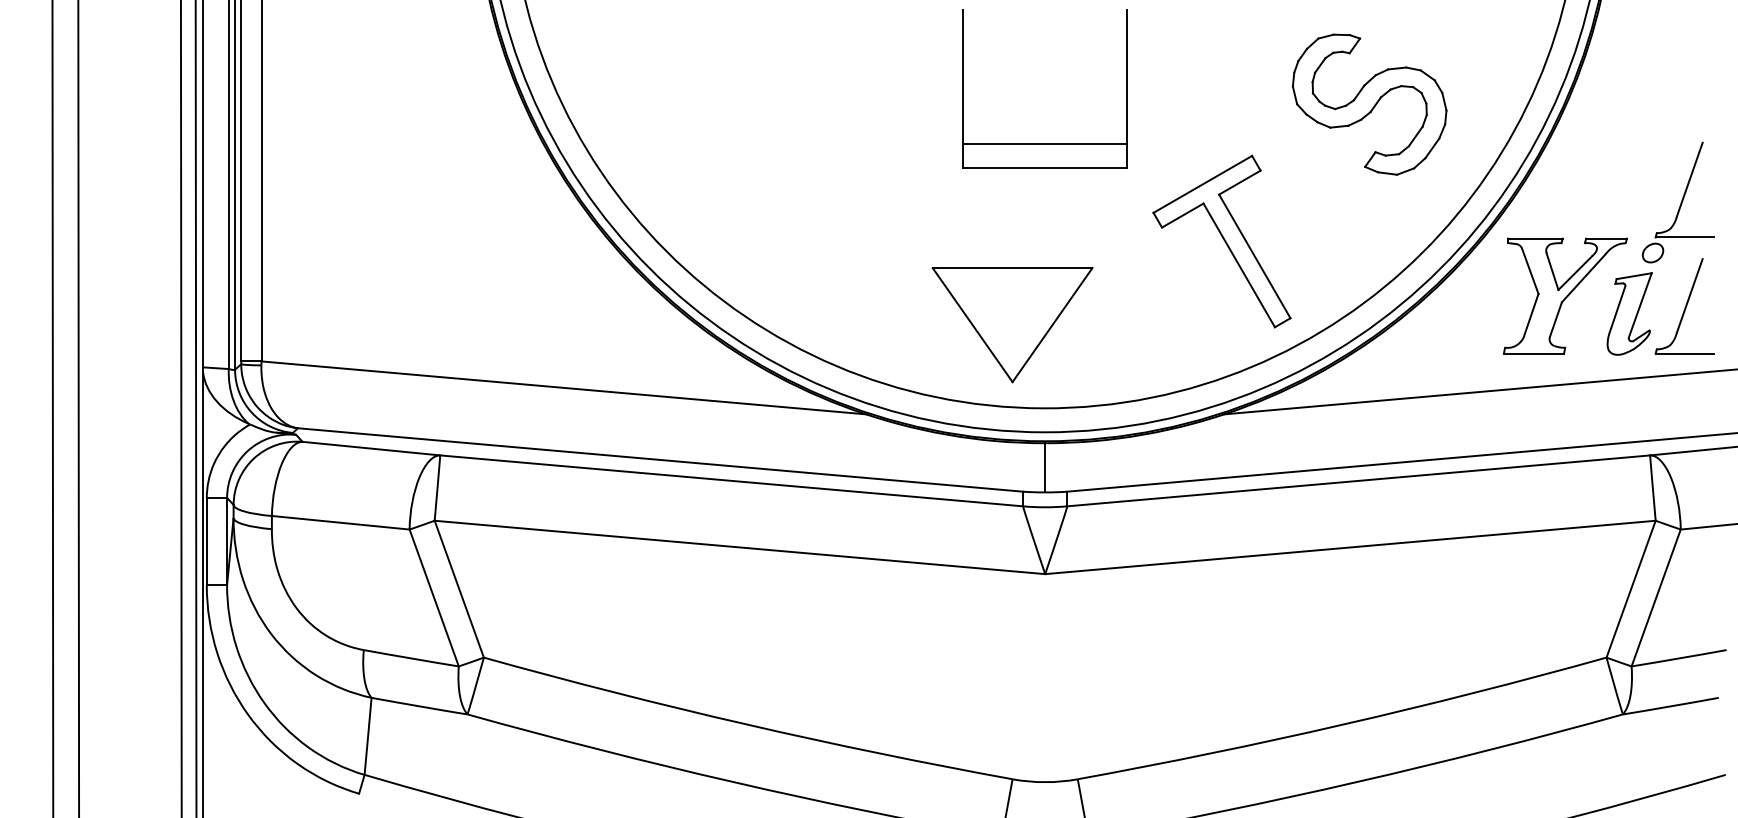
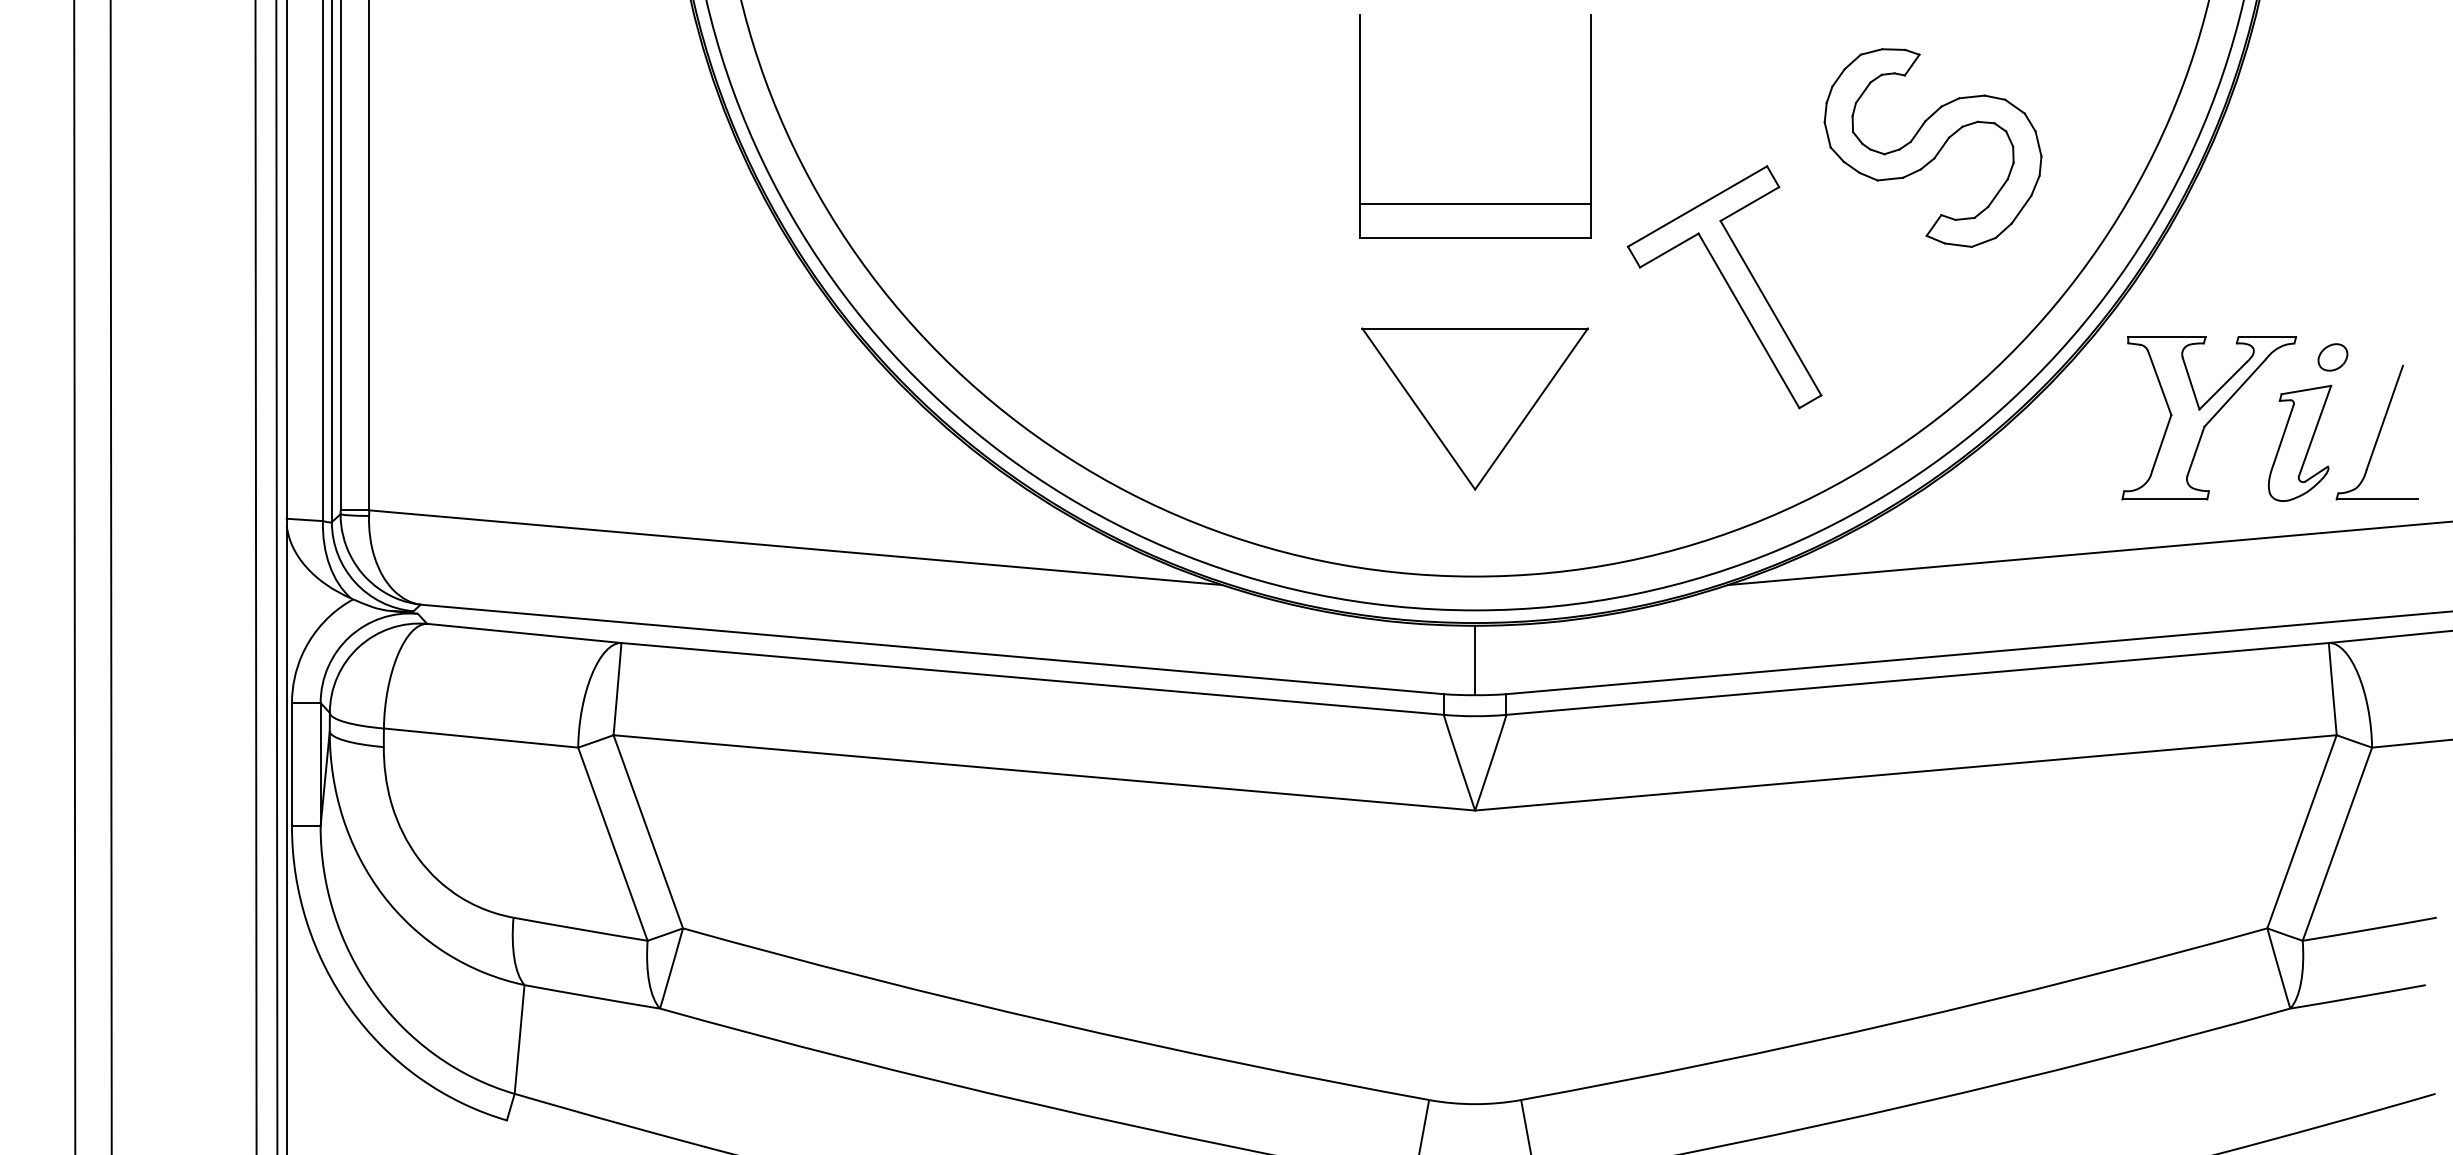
part: (1683, 190) -> (2376, 268), removed
part: (1221, 241) -> (1724, 287), moved
part: (1012, 324) -> (1474, 408), moved

